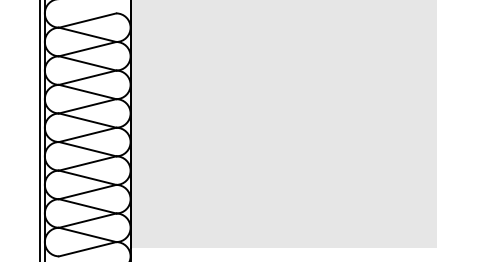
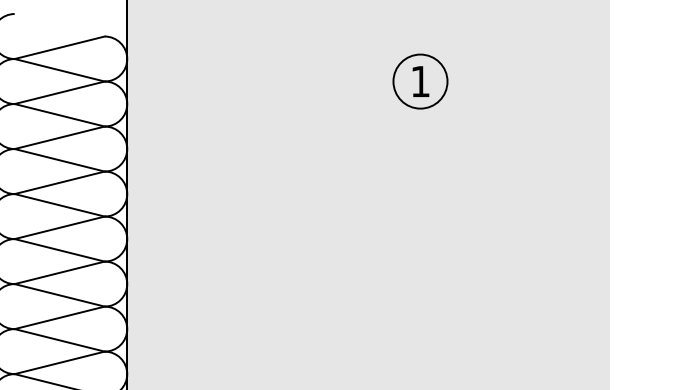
part: (316, 41) -> (419, 80), added

